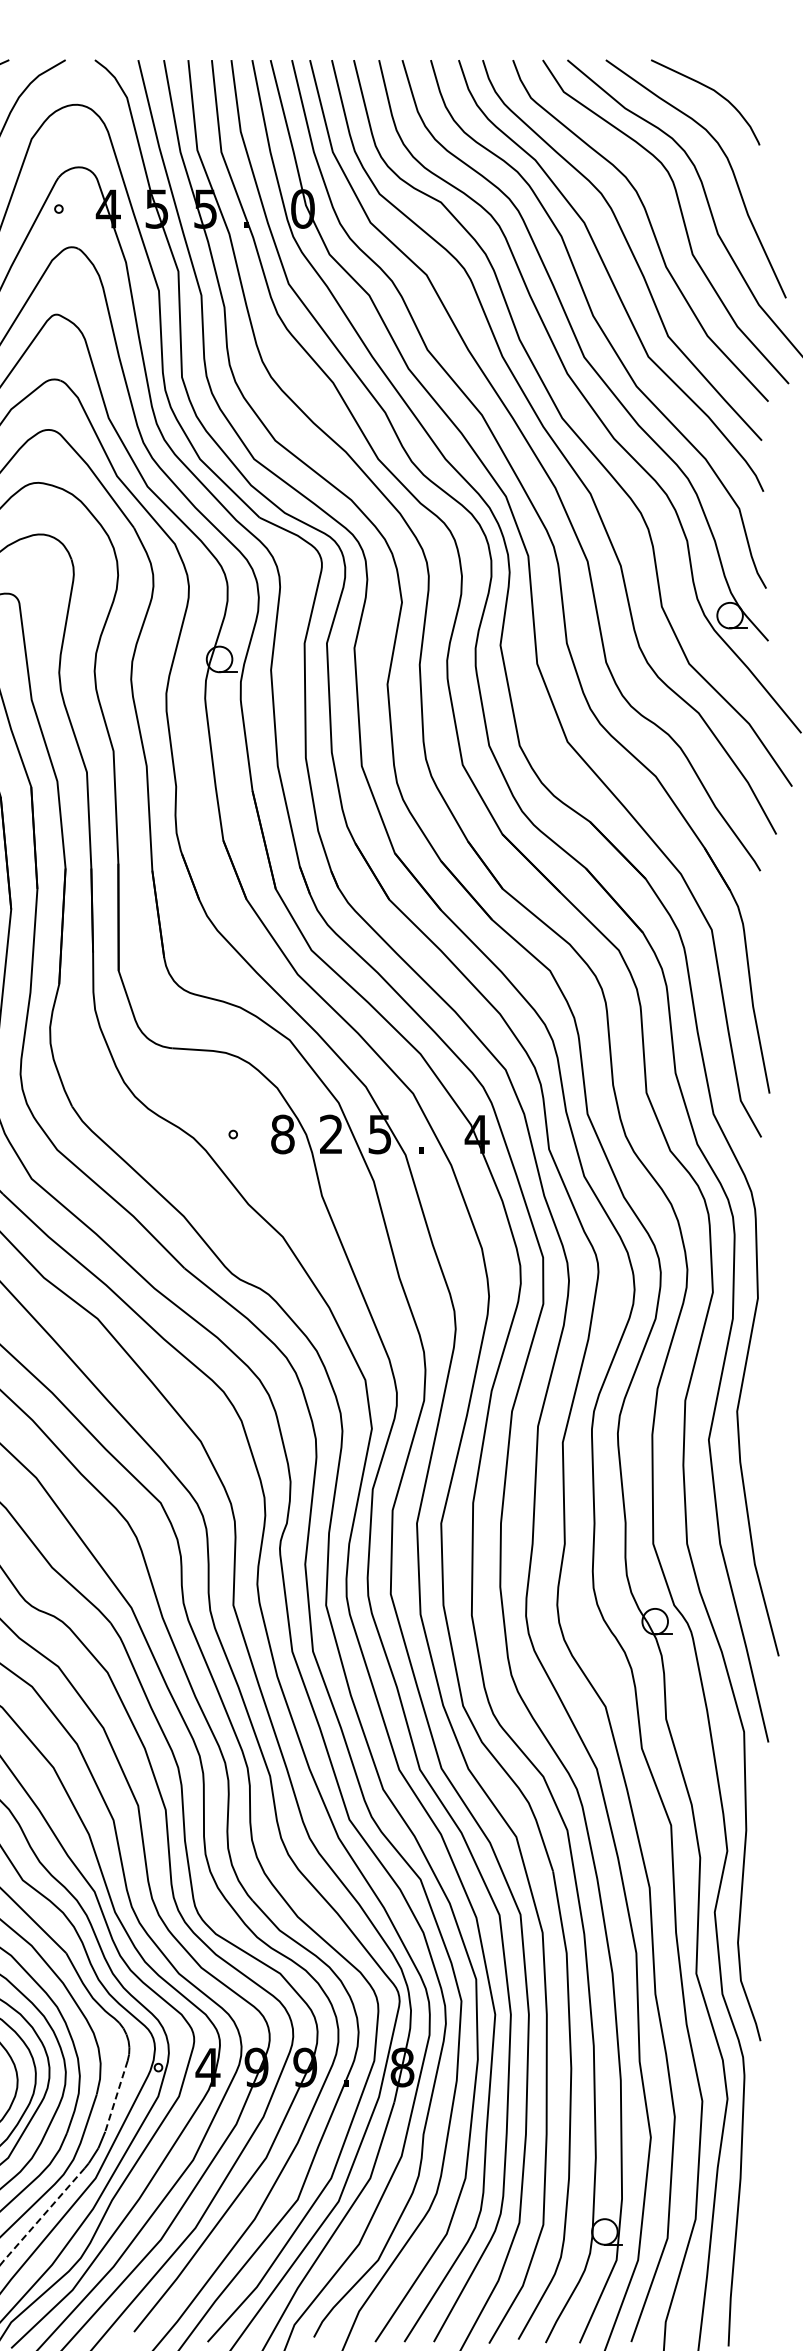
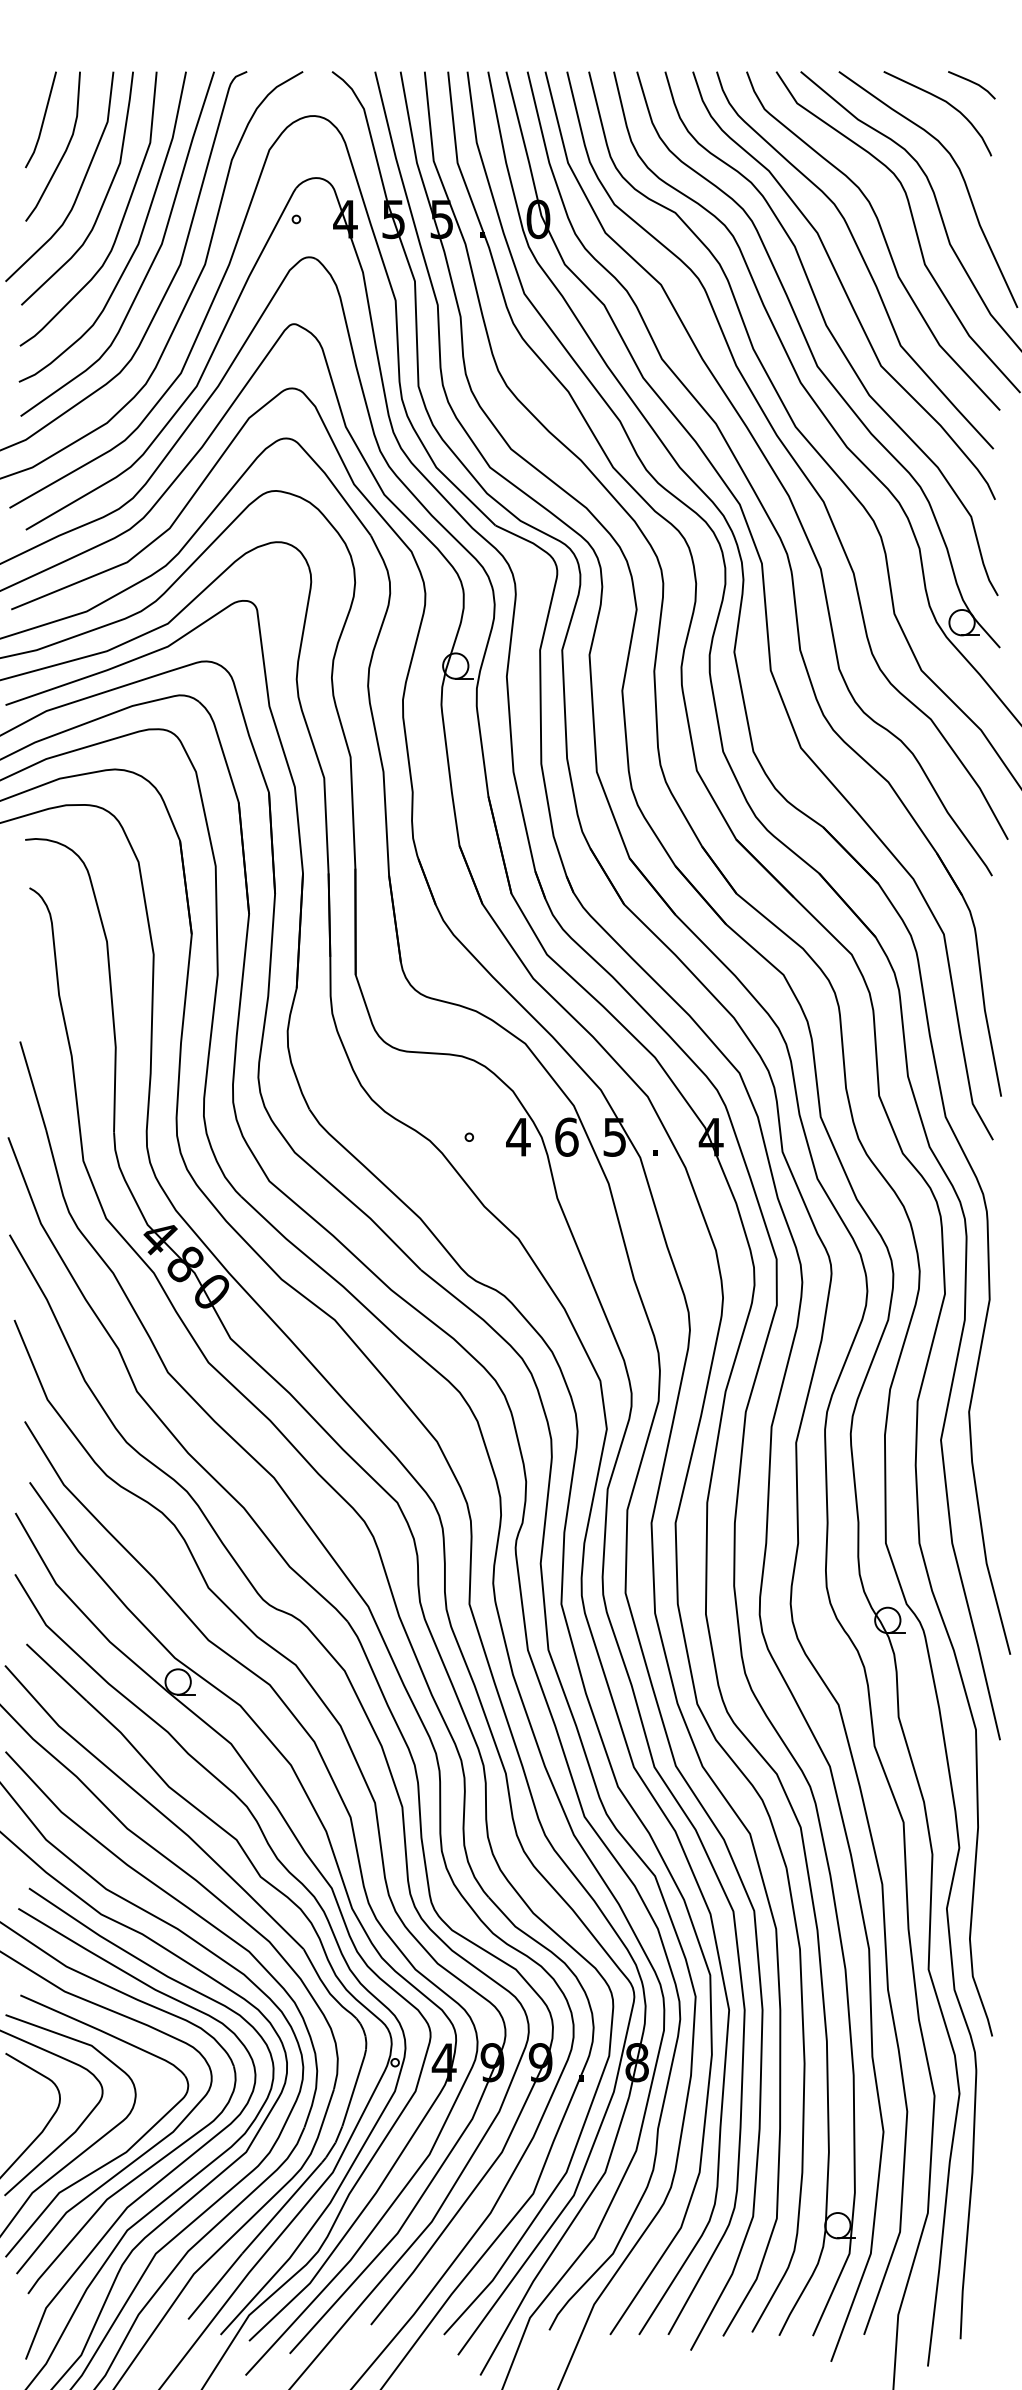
line: (740, 71) -> (972, 83), added
text: (282, 1133) -> (518, 1136), 8 -> 4
text: (331, 1133) -> (566, 1136), 2 -> 6
line: (116, 2096) -> (353, 2091), dashed -> solid
line: (44, 2214) -> (282, 2208), dashed -> solid

